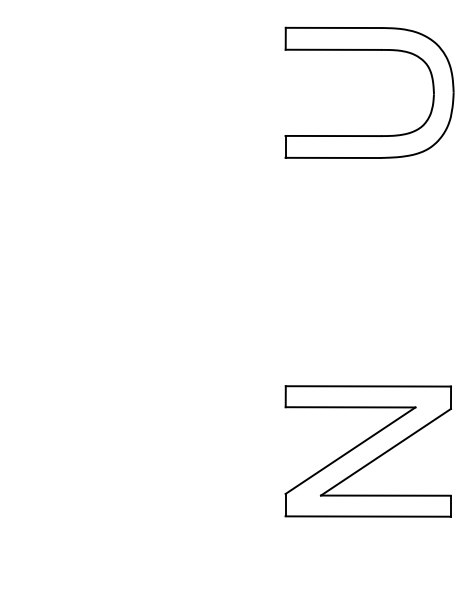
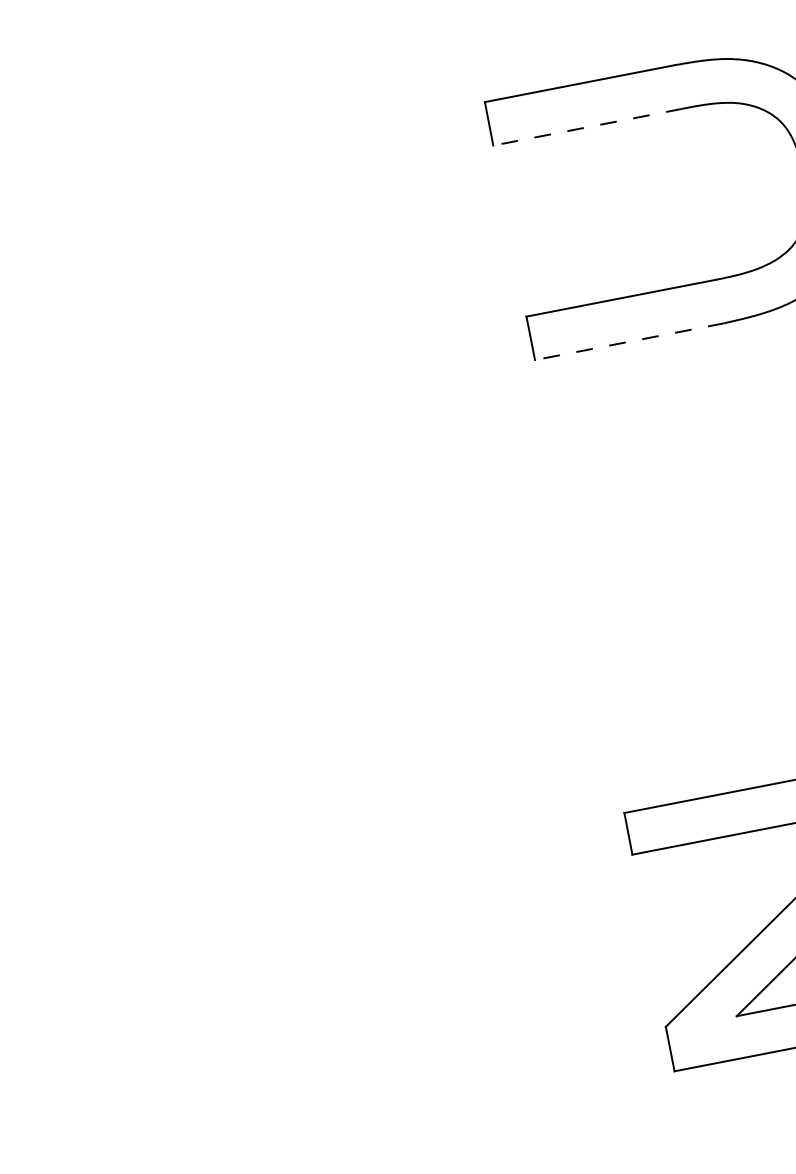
line: (333, 49) -> (587, 126), solid -> dashed
line: (333, 157) -> (629, 340), solid -> dashed

